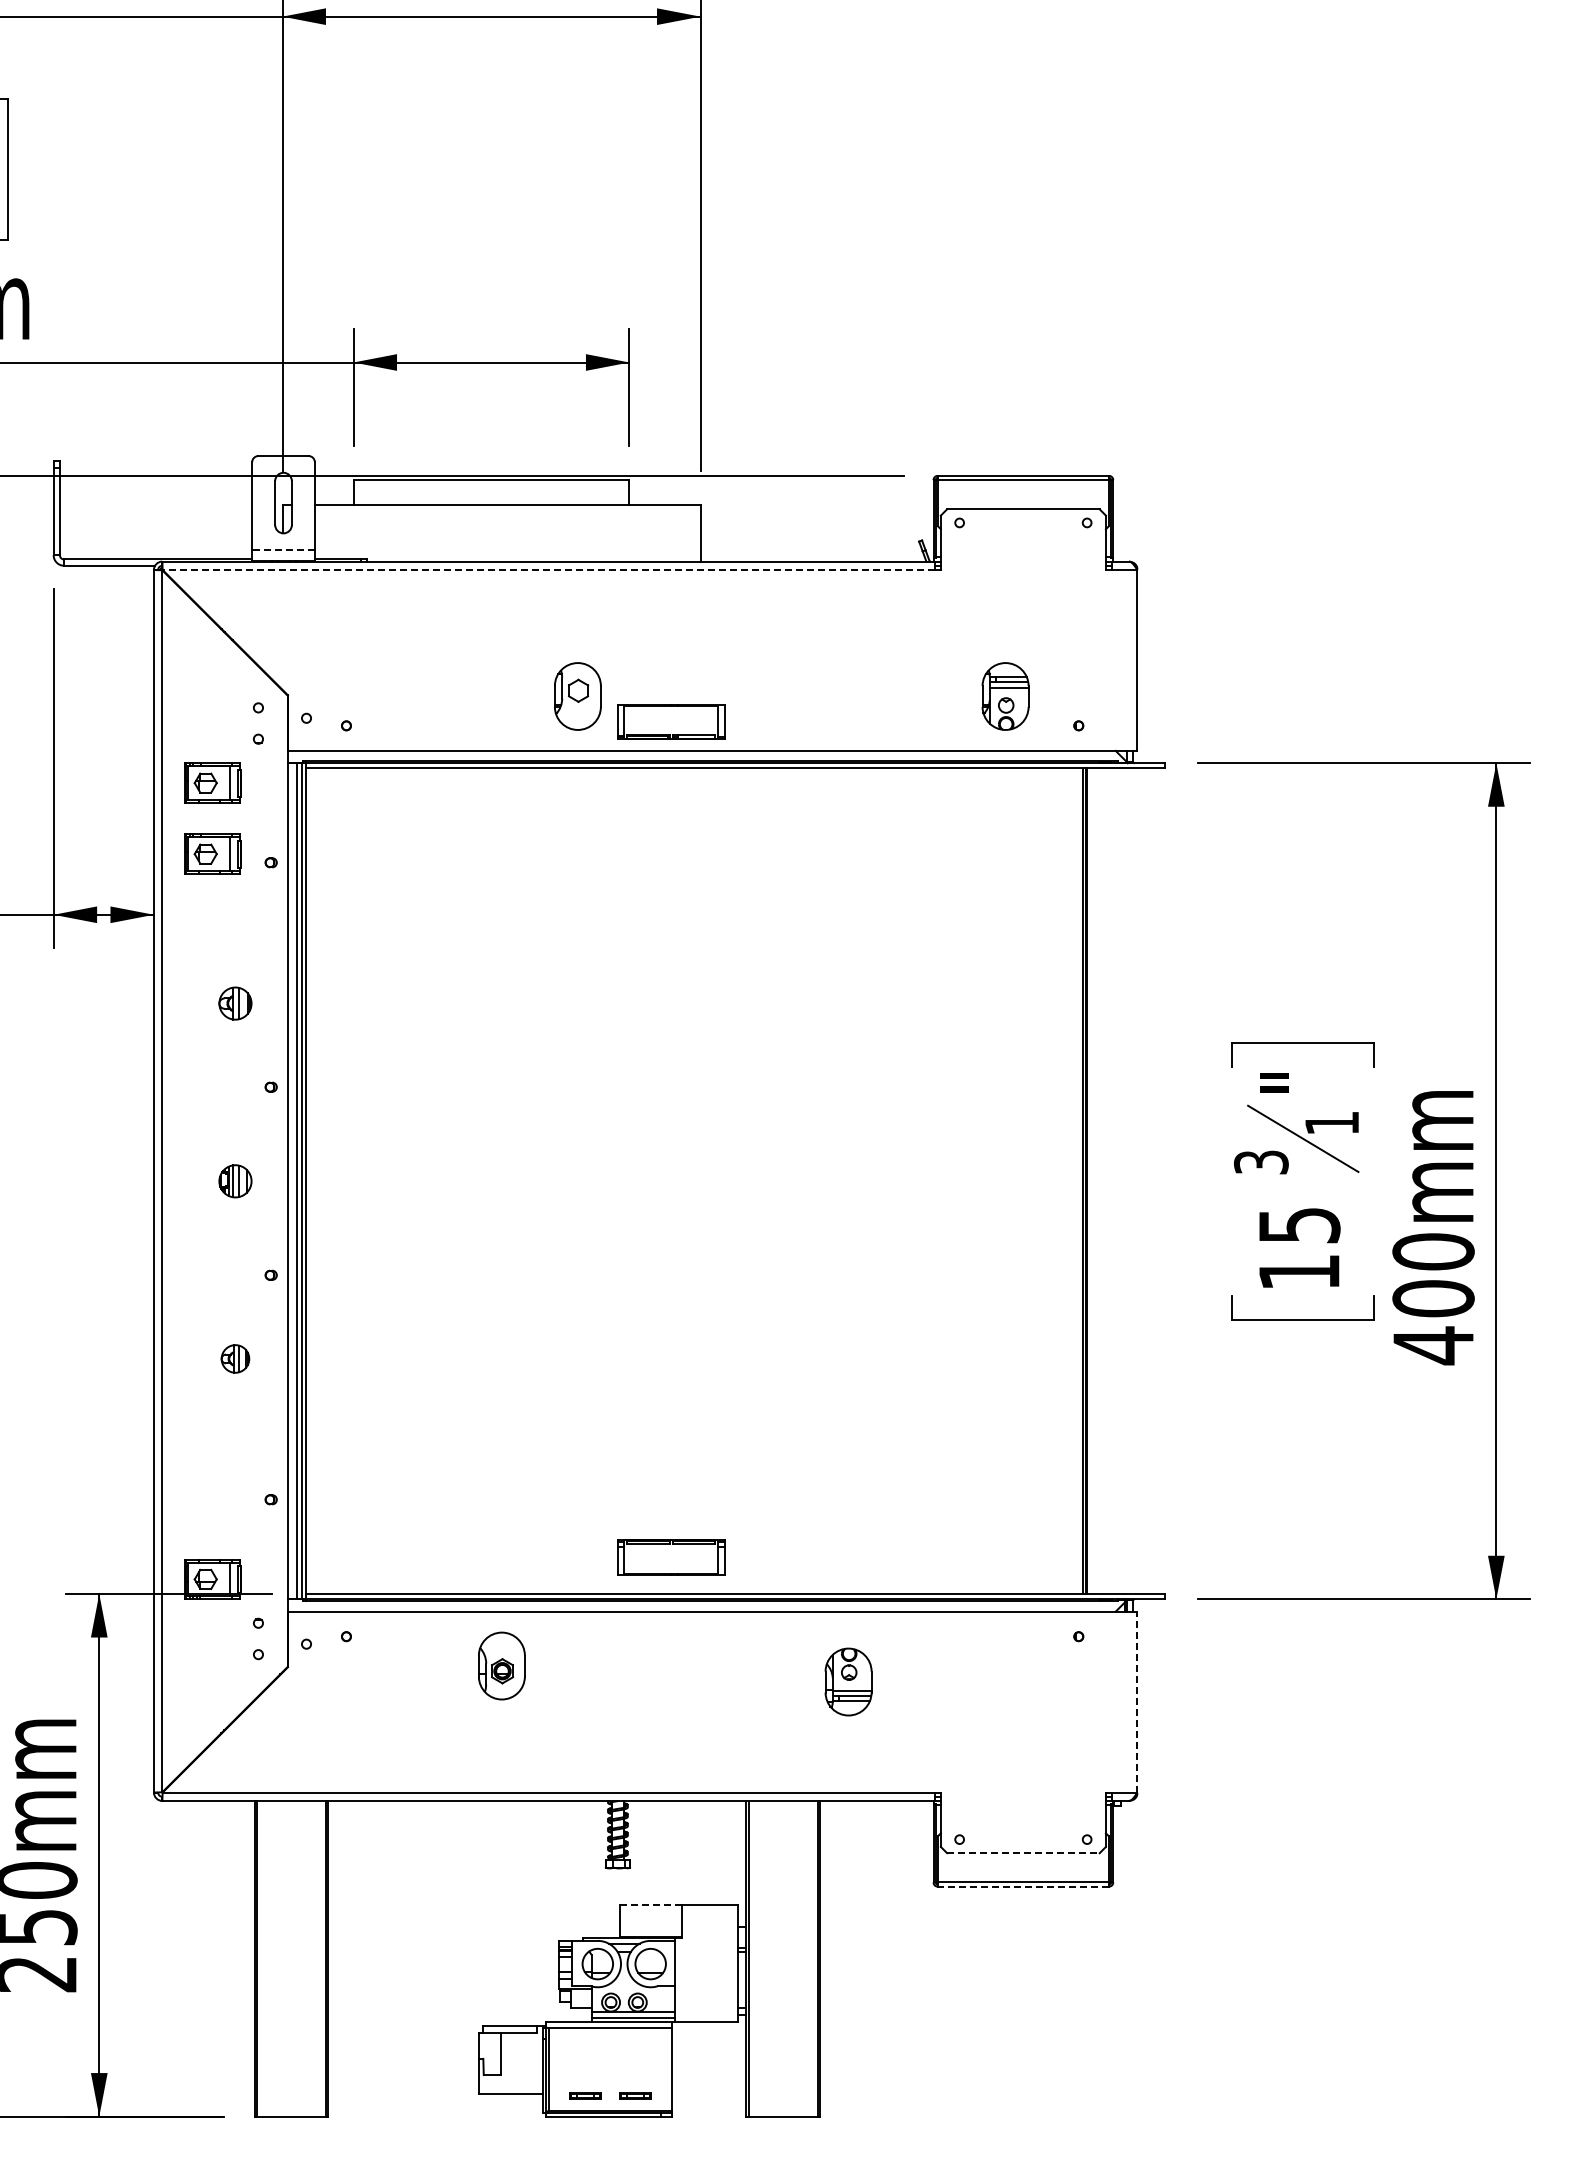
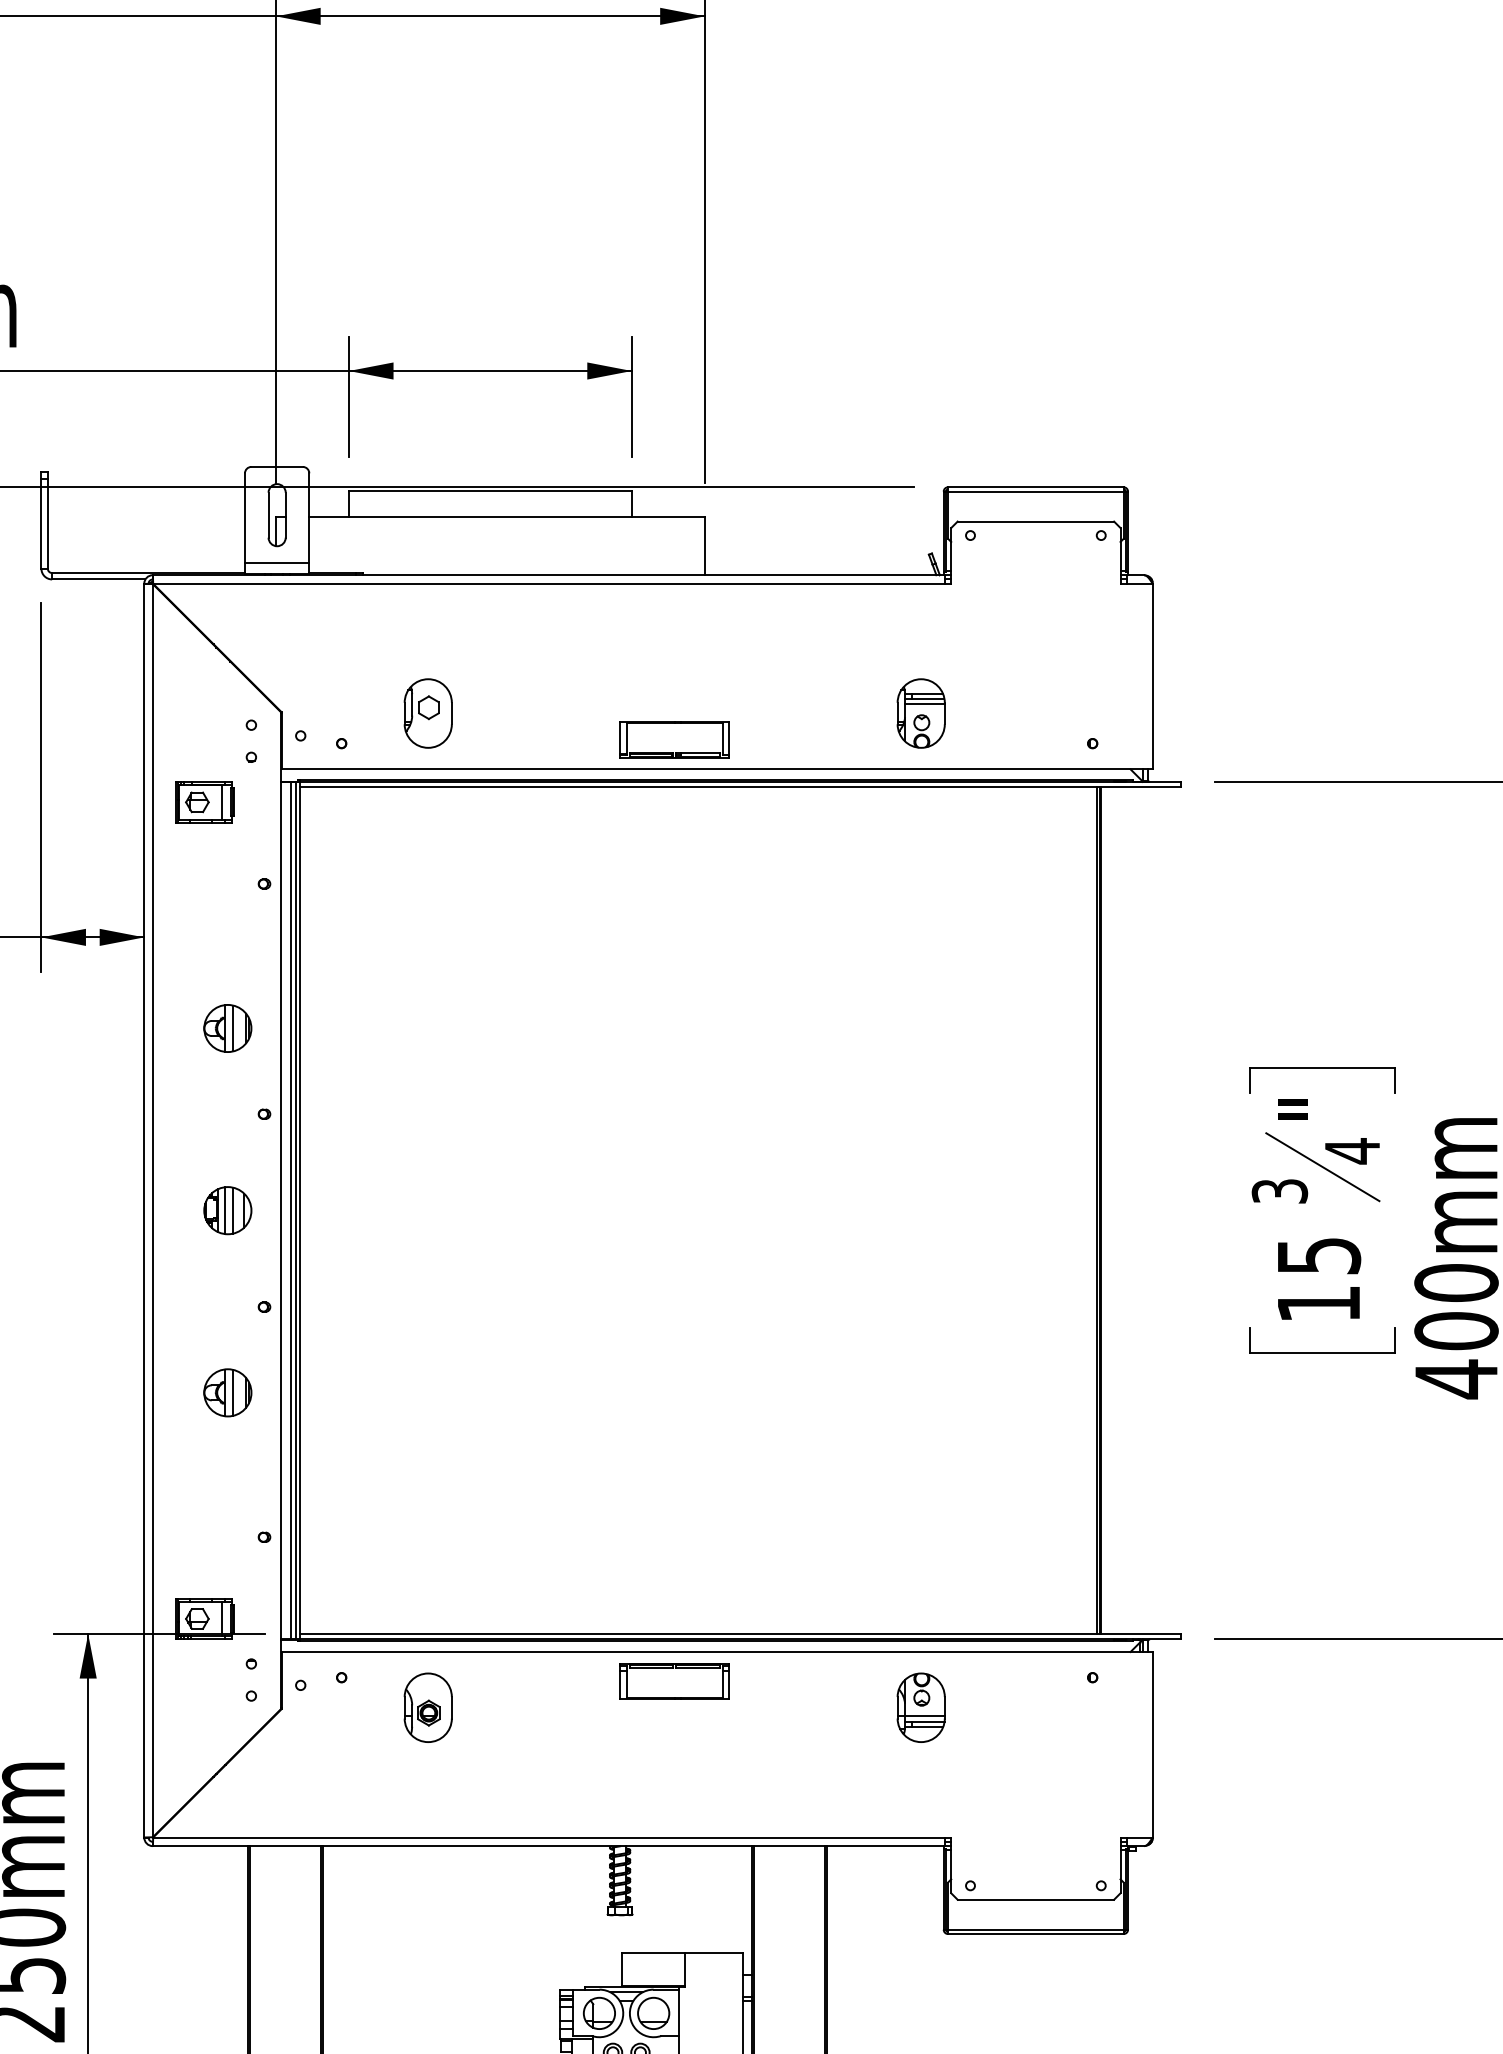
line: (283, 550) -> (277, 563), dashed -> solid
line: (548, 569) -> (548, 583), dashed -> solid
part: (577, 696) -> (427, 713), moved
part: (1005, 696) -> (921, 713), moved
part: (212, 853) -> (204, 874), removed
part: (235, 1003) -> (227, 1028), size x1.43
text: (1331, 1123) -> (1351, 1151), 1 -> 4
part: (235, 1181) -> (227, 1210), size x1.43
part: (235, 1358) -> (227, 1392), size x1.67
part: (671, 1557) -> (675, 1681), moved
part: (501, 1665) -> (427, 1707), moved
part: (848, 1681) -> (921, 1707), moved
line: (1137, 1701) -> (1152, 1744), dashed -> solid
line: (1023, 1853) -> (1035, 1900), dashed -> solid
line: (1023, 1886) -> (1035, 1933), dashed -> solid
line: (651, 1905) -> (654, 1953), dashed -> solid

